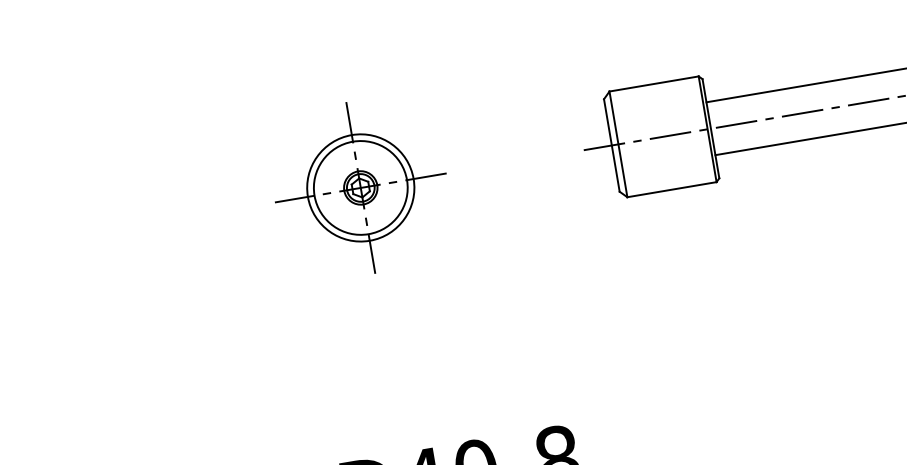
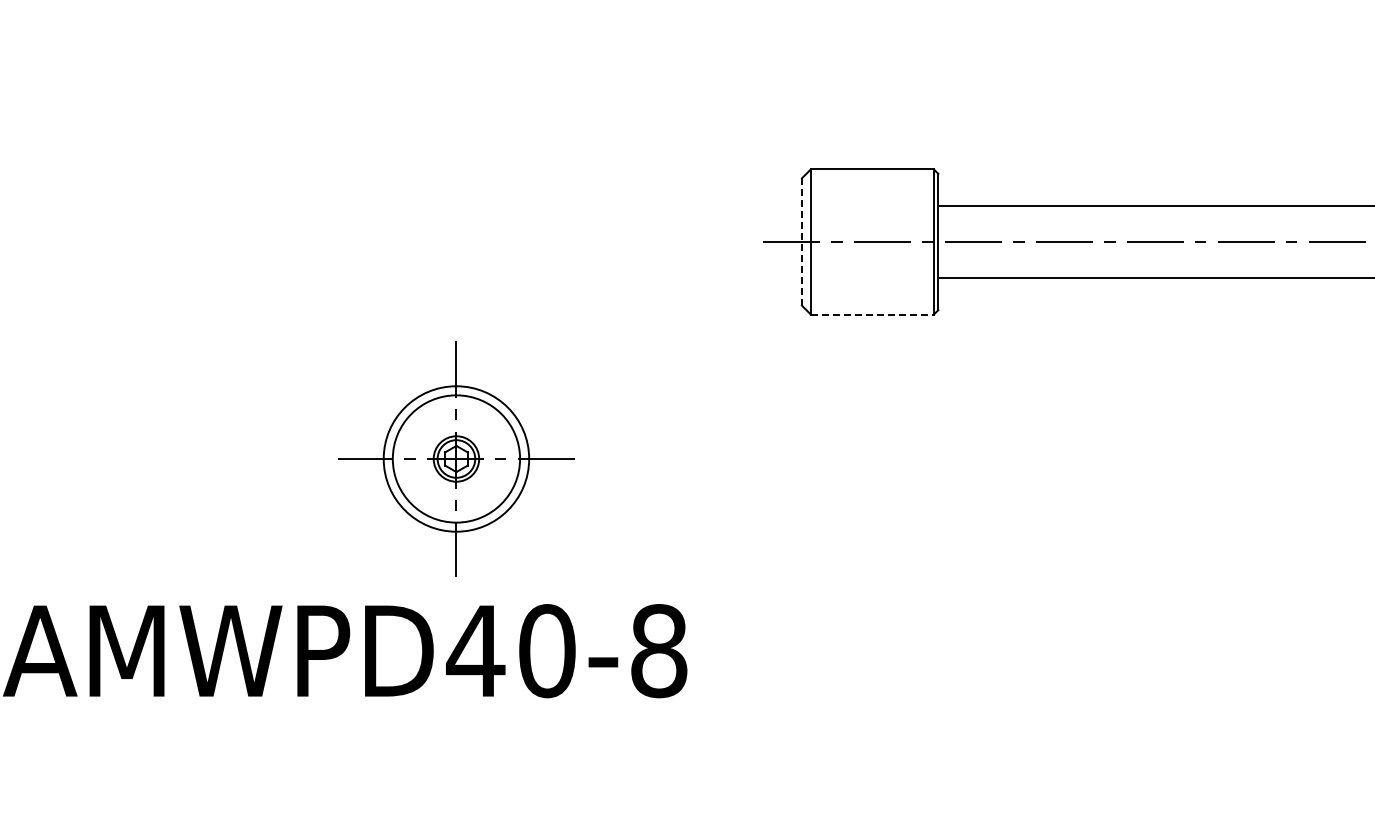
line: (611, 145) -> (801, 242), solid -> dashed
part: (360, 187) -> (456, 458), moved
line: (672, 189) -> (872, 314), solid -> dashed

